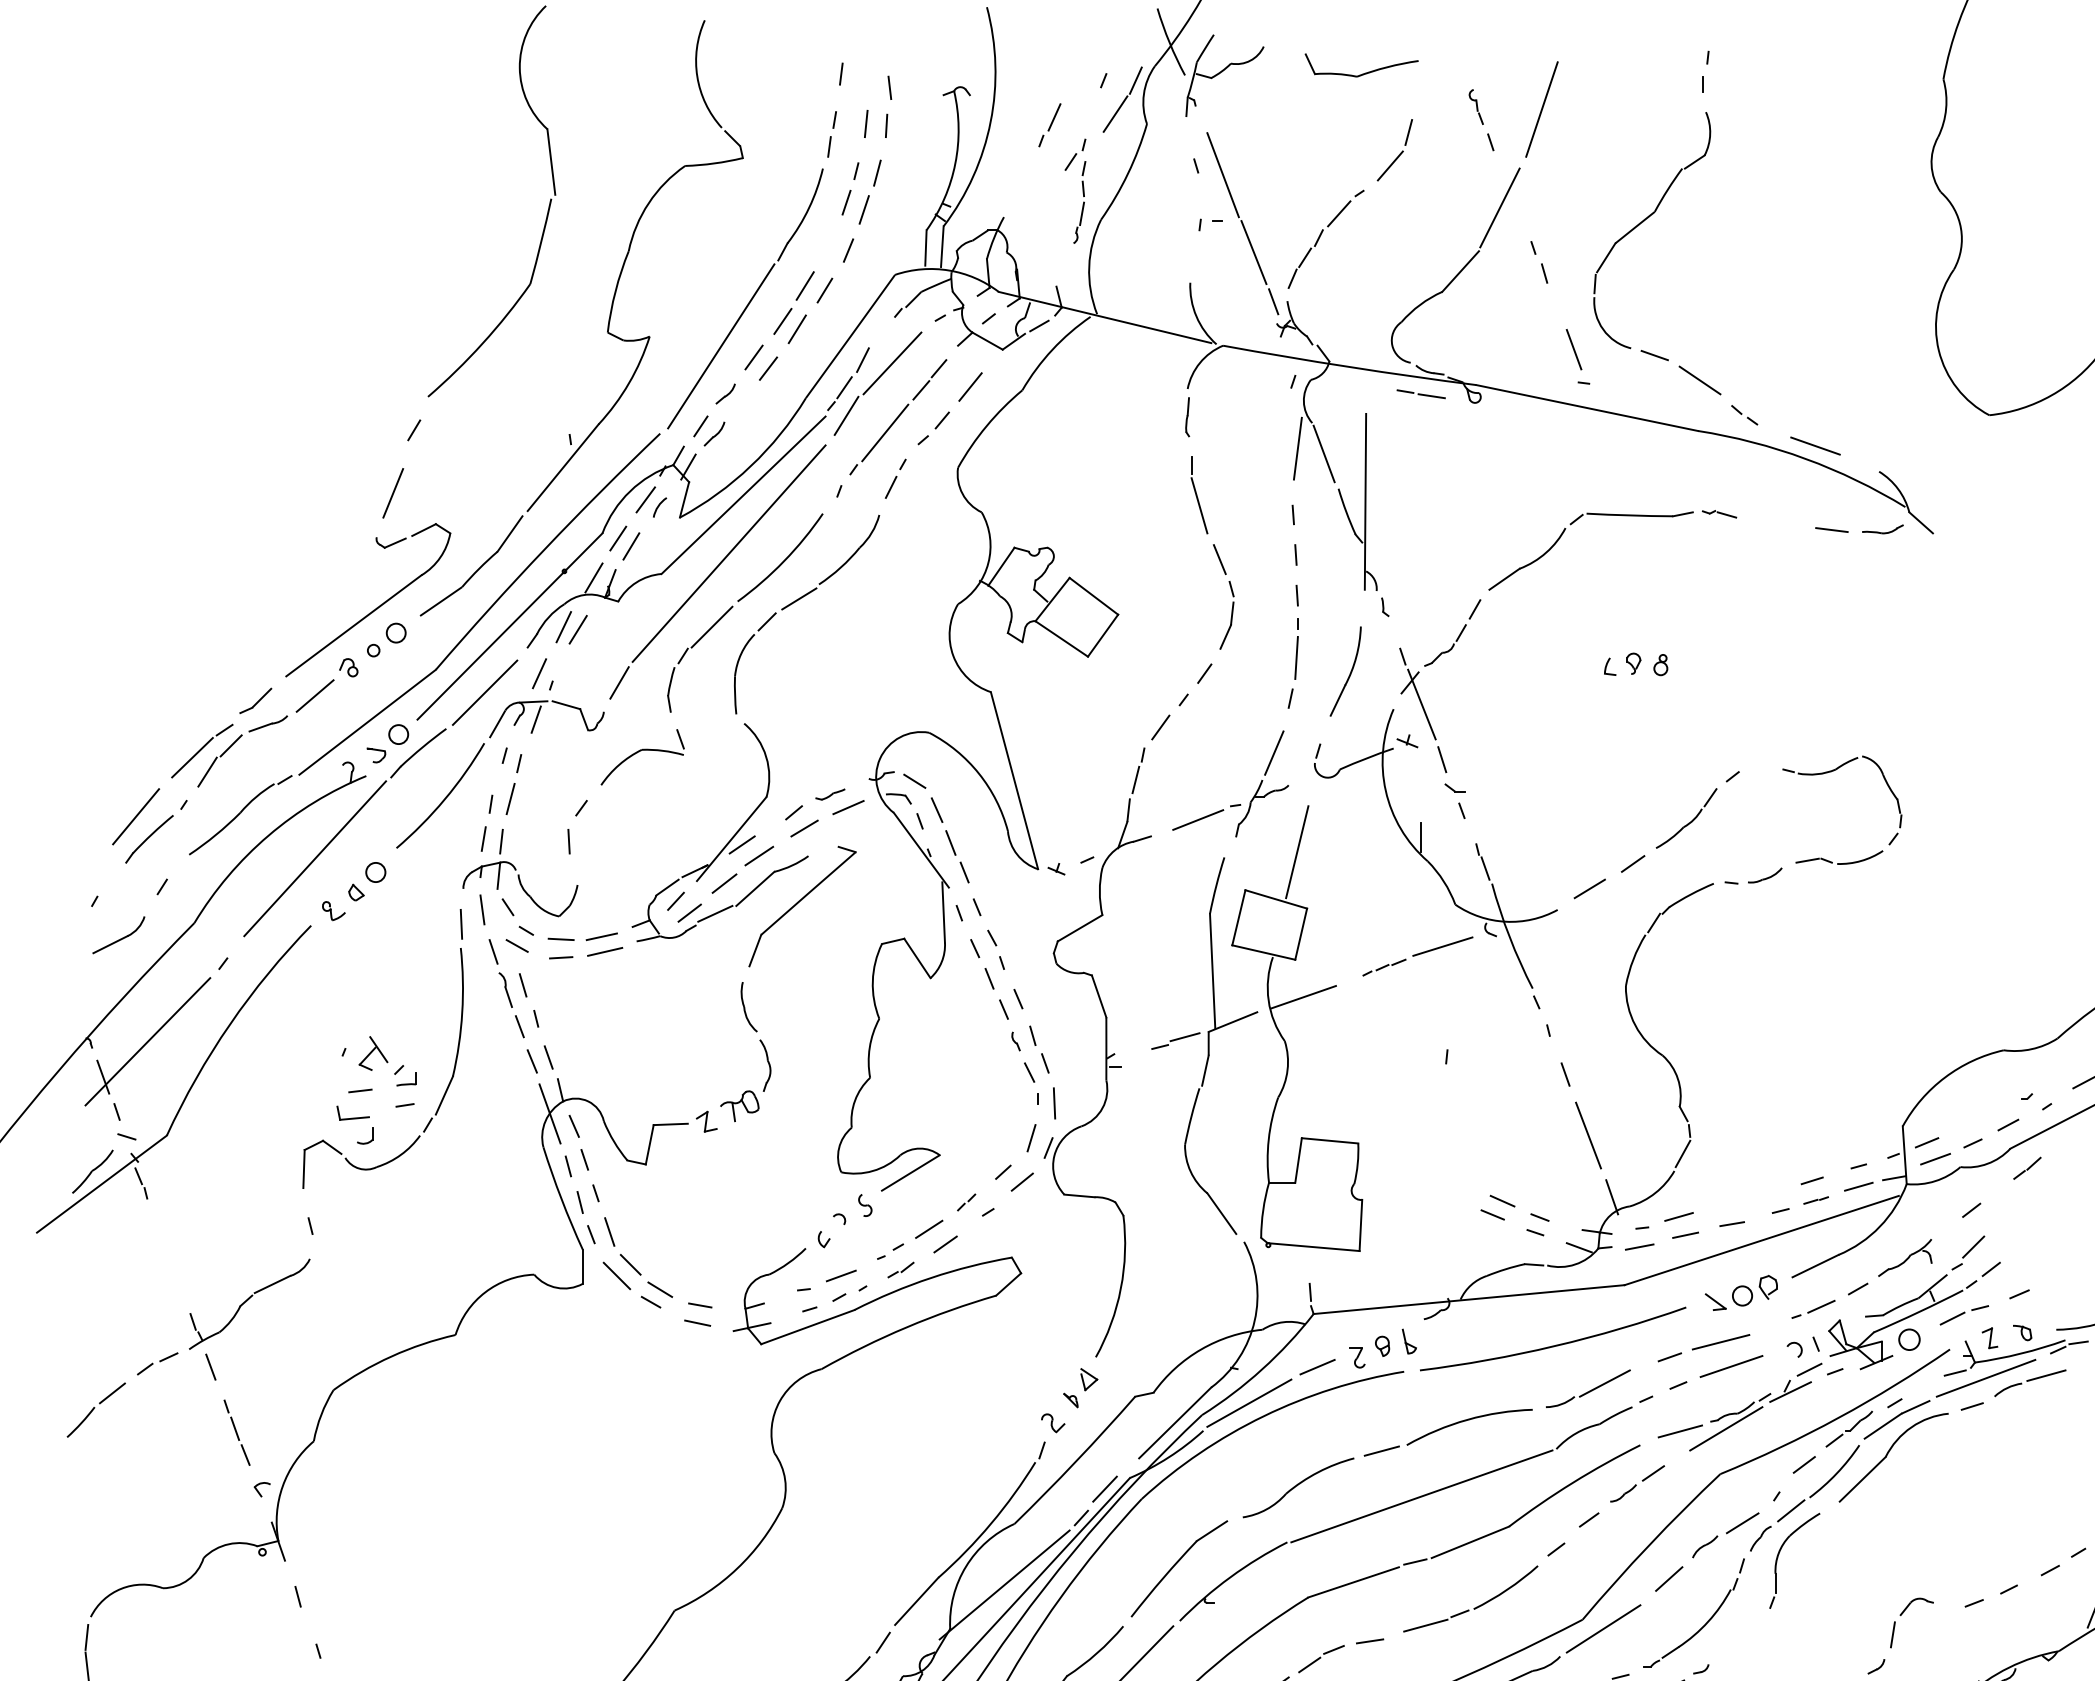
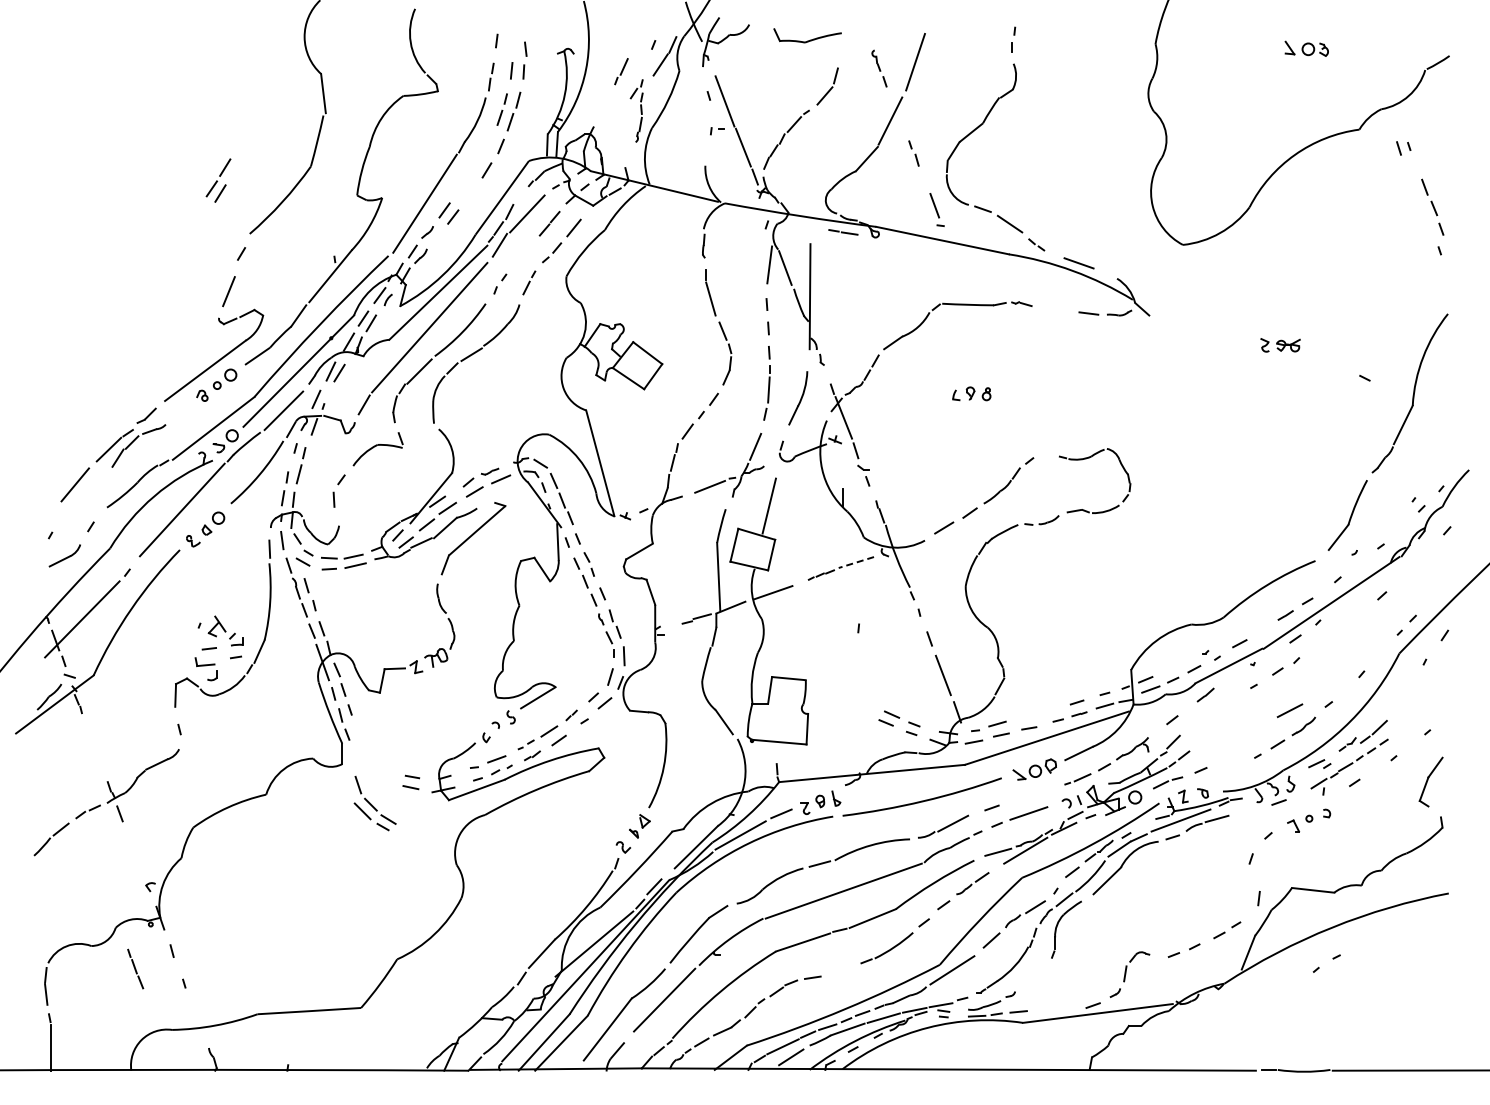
part: (793, 307) -> (218, 180), moved
line: (884, 432) -> (522, 255), removed
line: (315, 695) -> (182, 412), removed
part: (156, 831) -> (87, 493), removed
line: (1441, 946) -> (855, 562), solid -> dashed
part: (636, 1262) -> (374, 803), moved
line: (1720, 1341) -> (1022, 798), removed
line: (236, 1431) -> (135, 968), moved
line: (1426, 1624) -> (846, 967), removed

